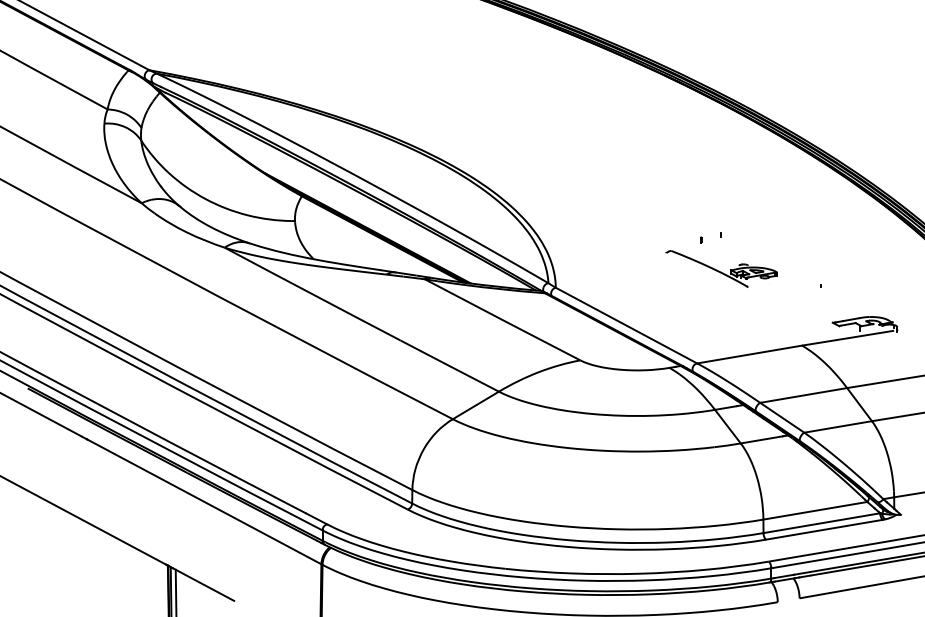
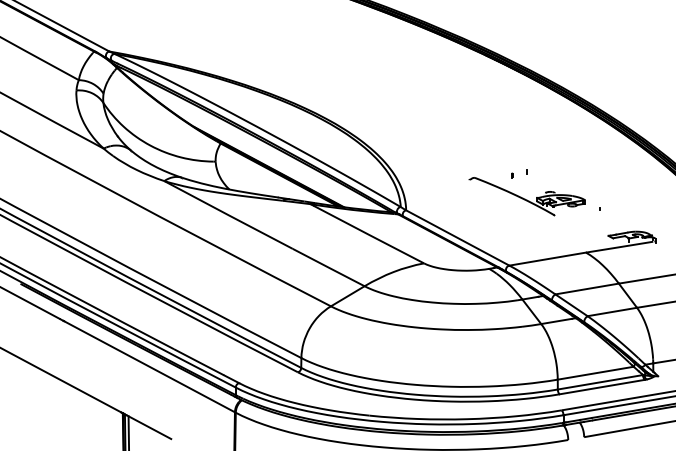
part: (721, 268) -> (527, 196), size x1.43

